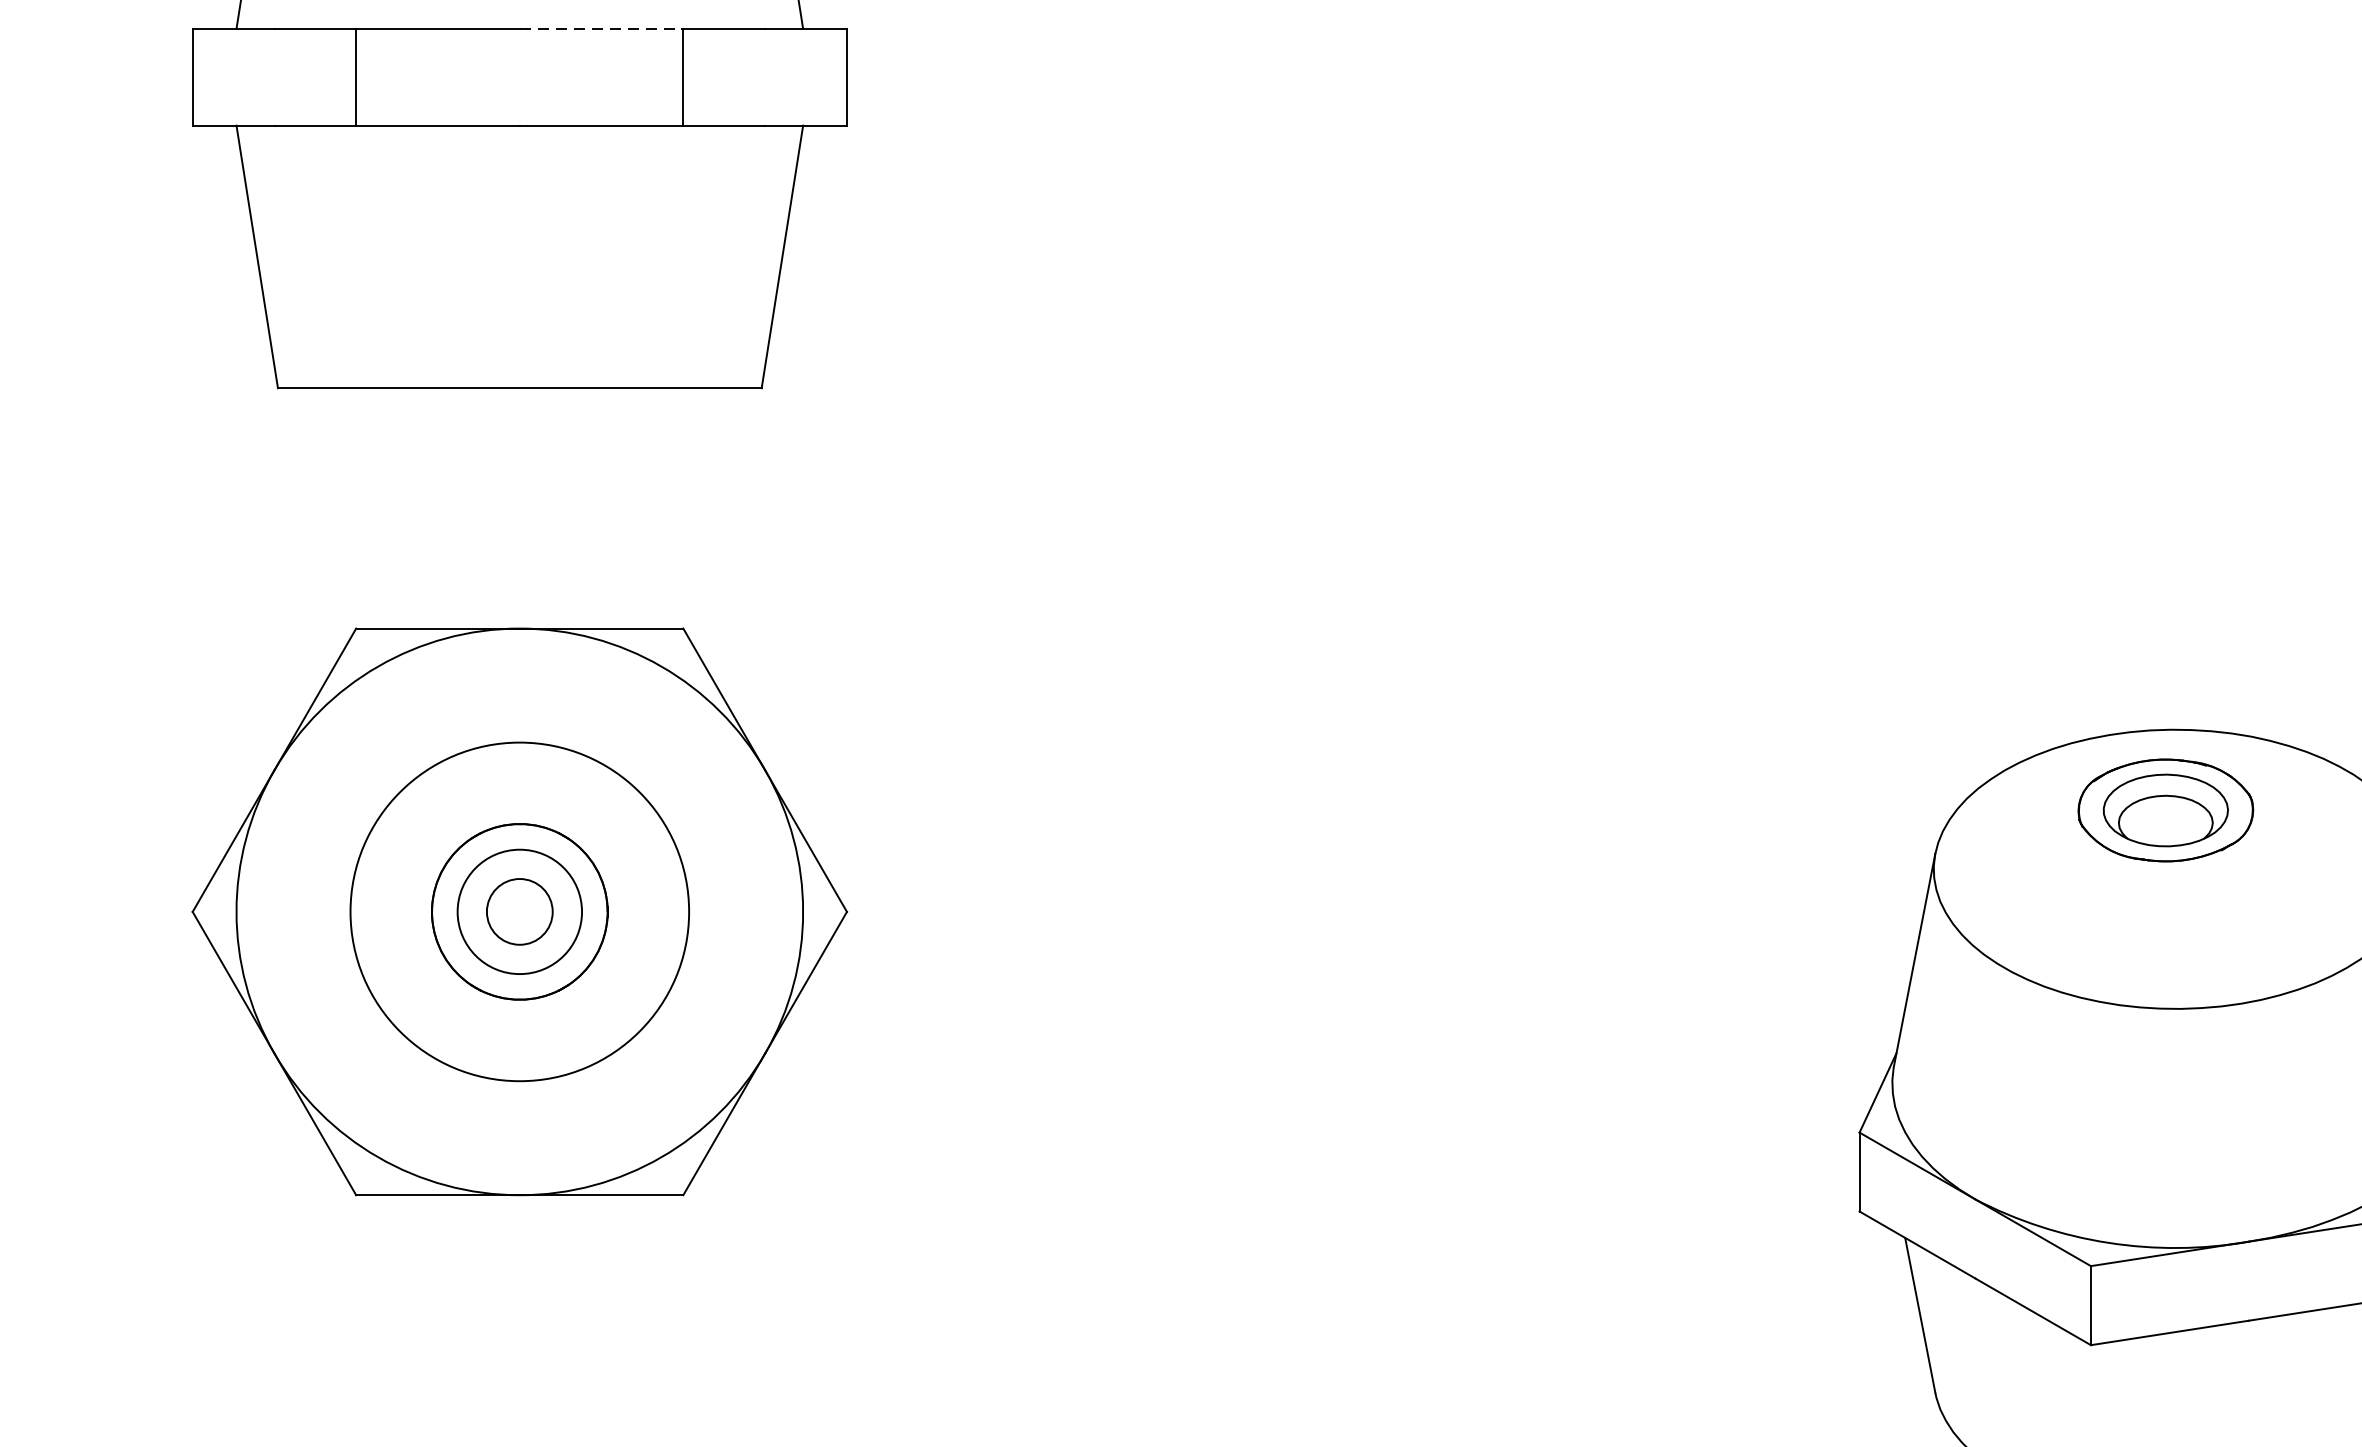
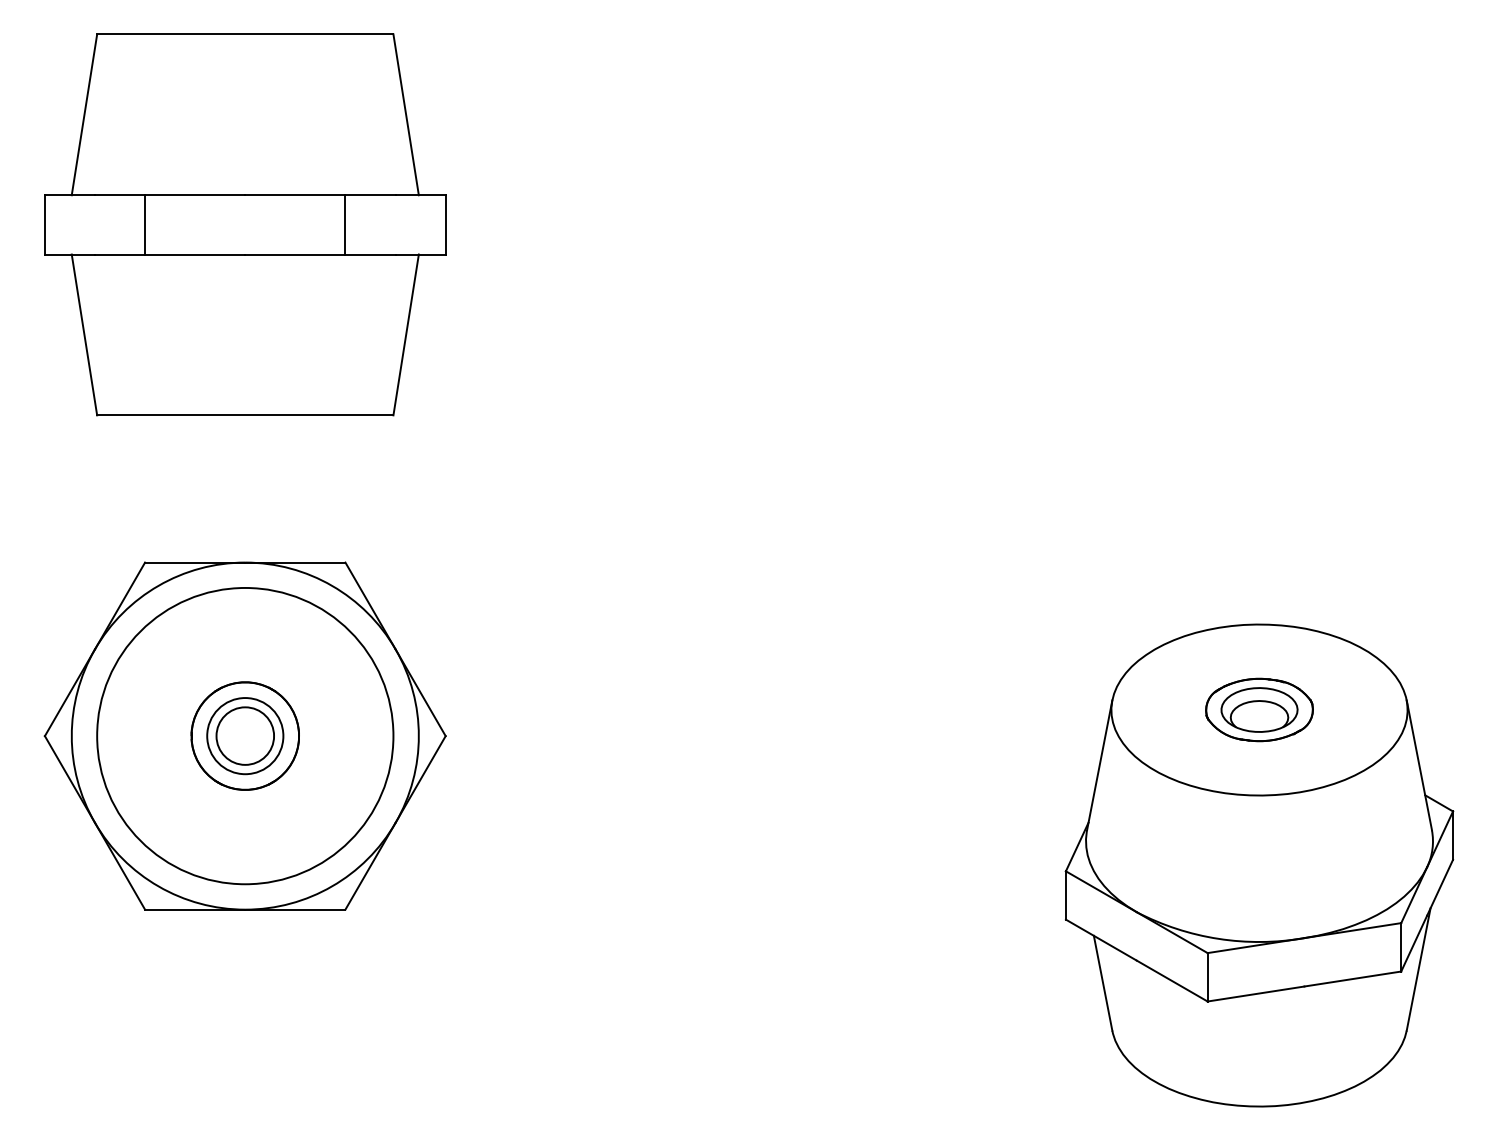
line: (601, 29) -> (295, 195), dashed -> solid
part: (2165, 809) -> (1259, 709), moved
circle: (520, 910) -> (245, 735), size x1.43
circle: (520, 910) -> (245, 735), size x1.43

